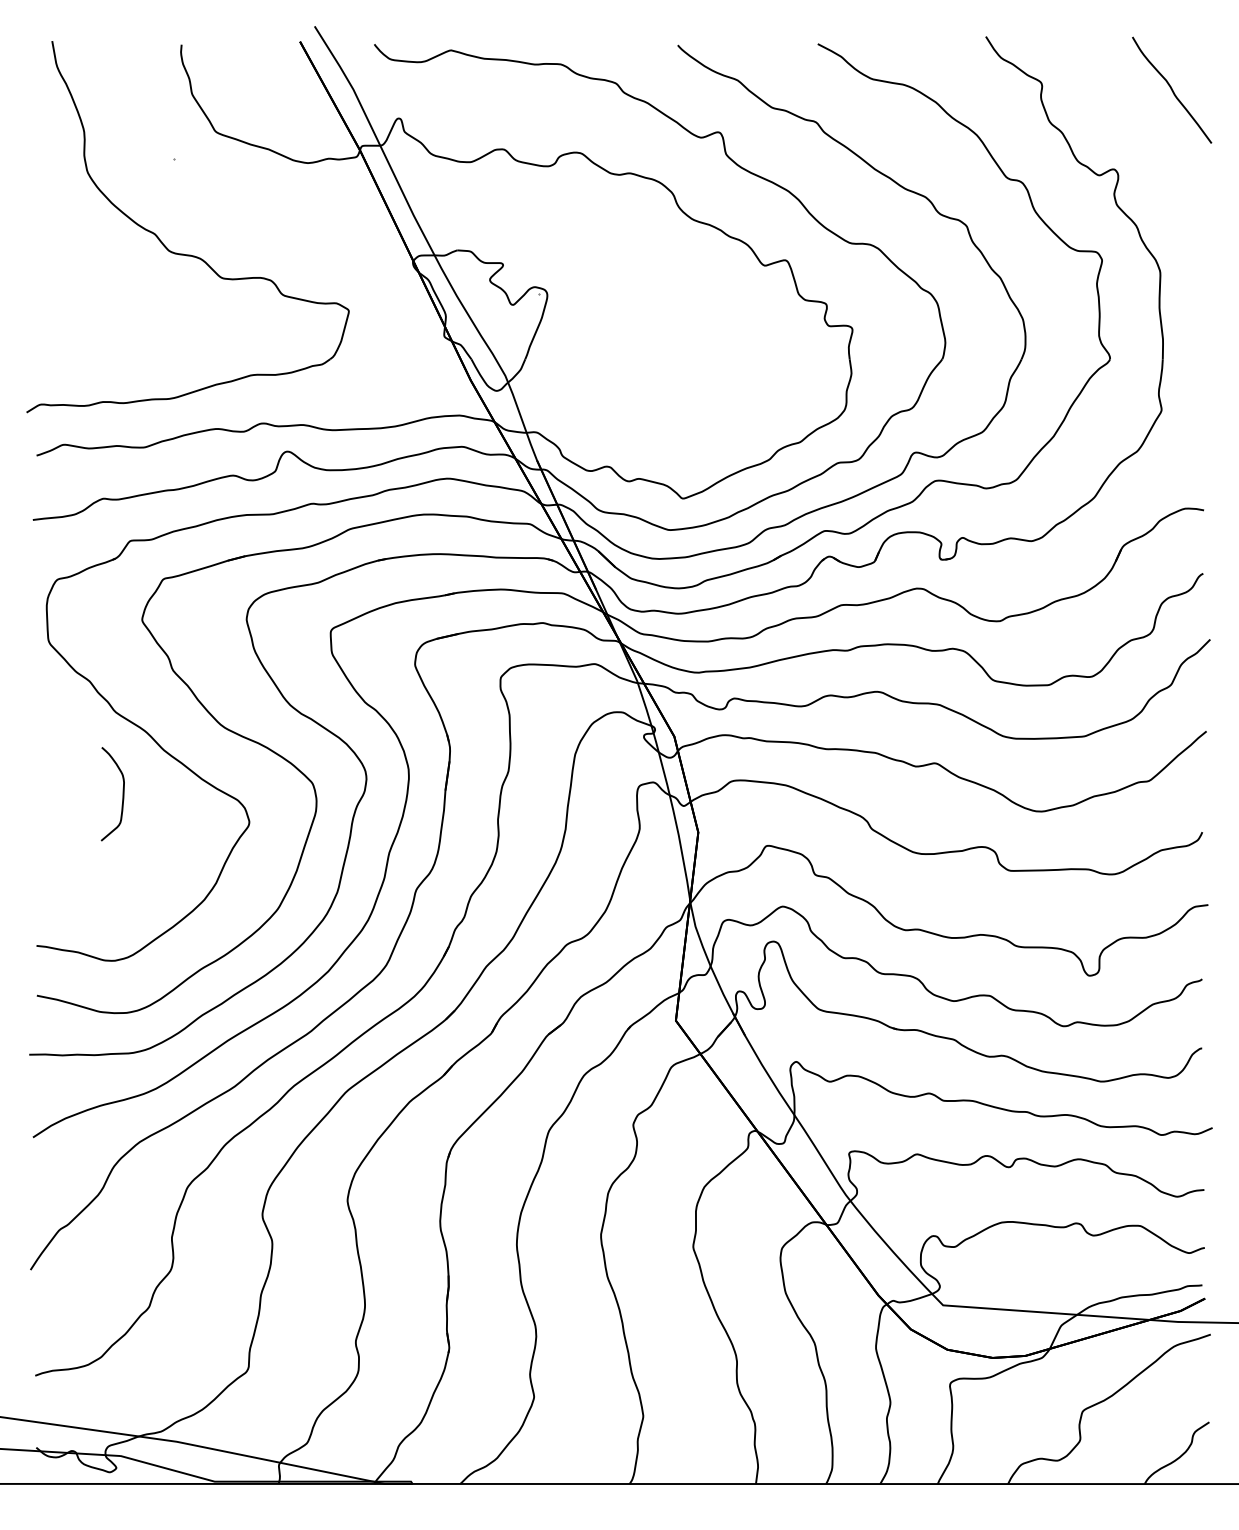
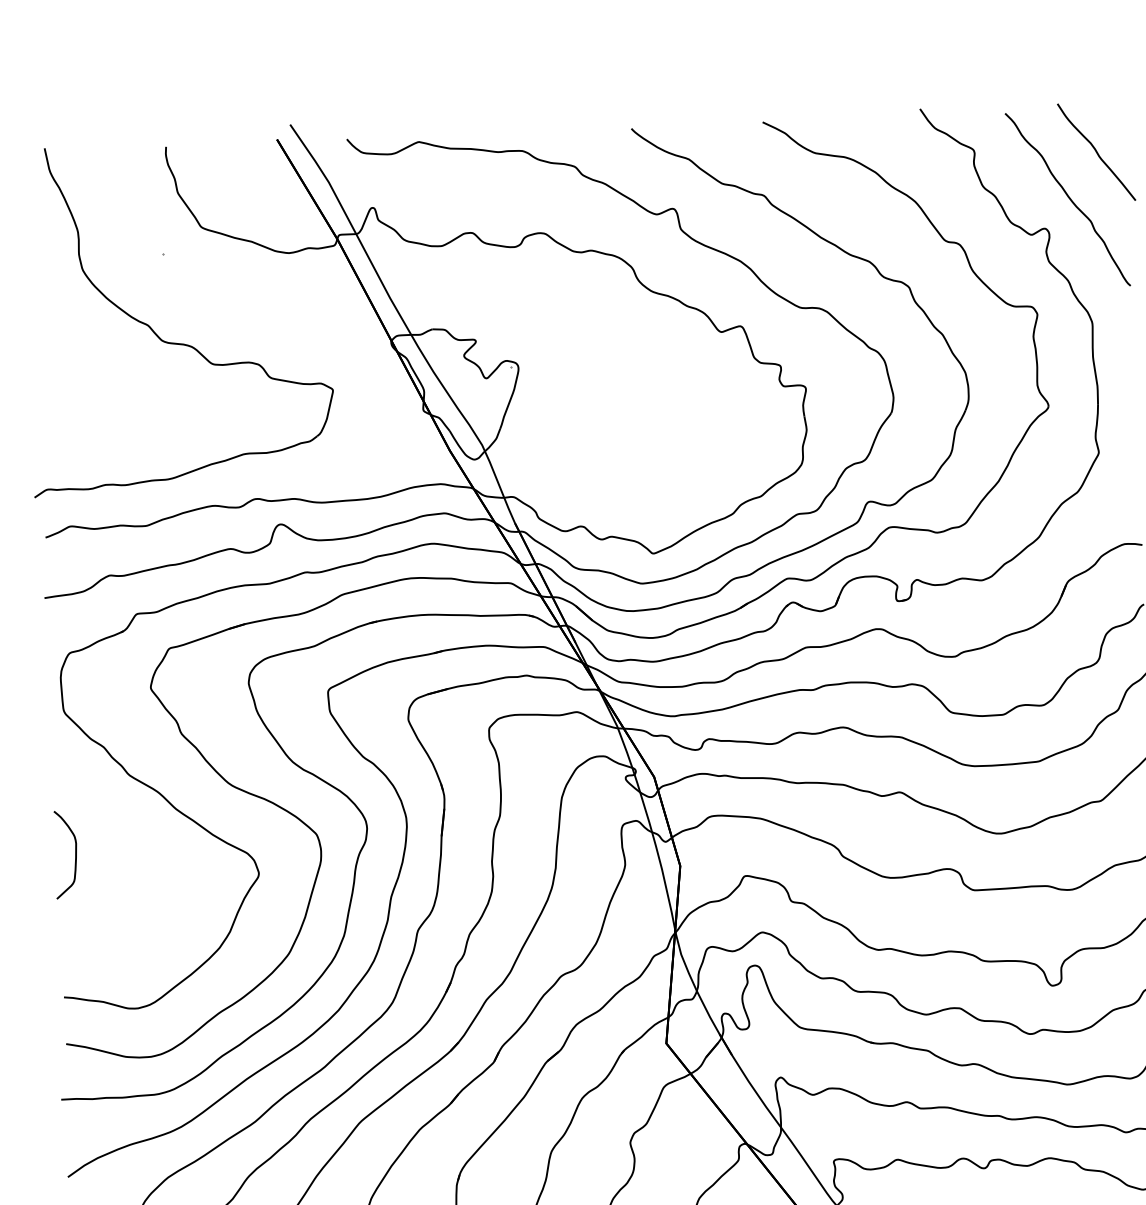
curve: (1140, 138) -> (1068, 198), added
curve: (122, 794) -> (75, 854), moved

